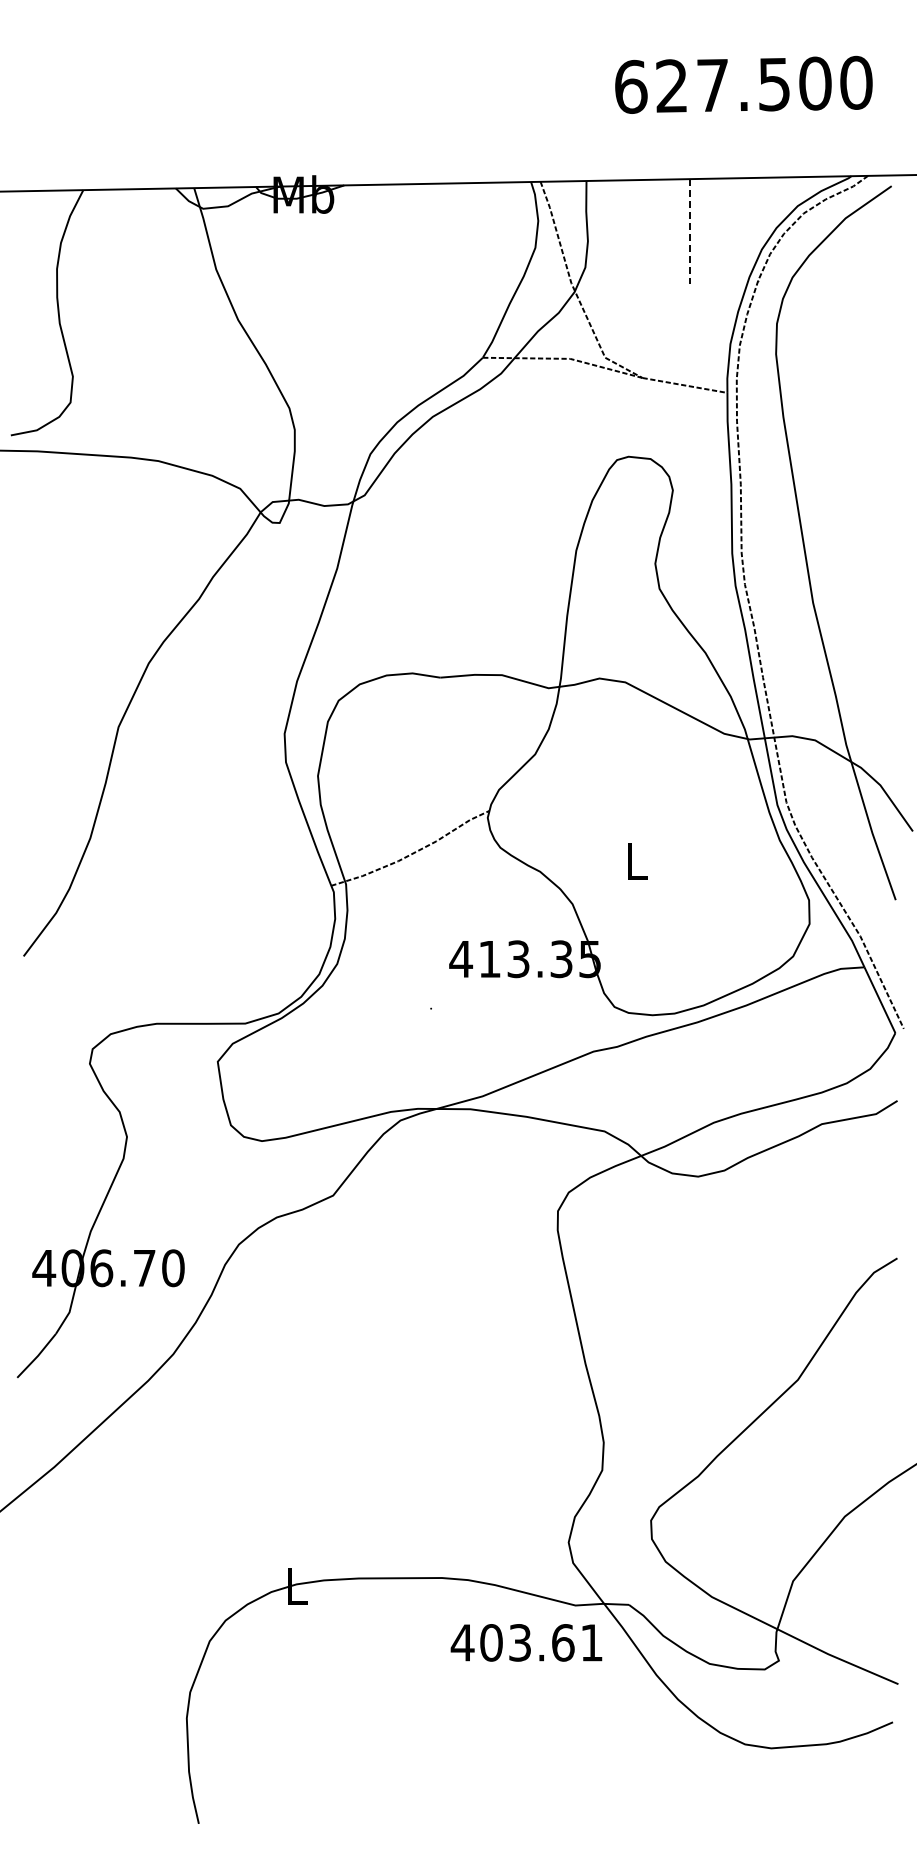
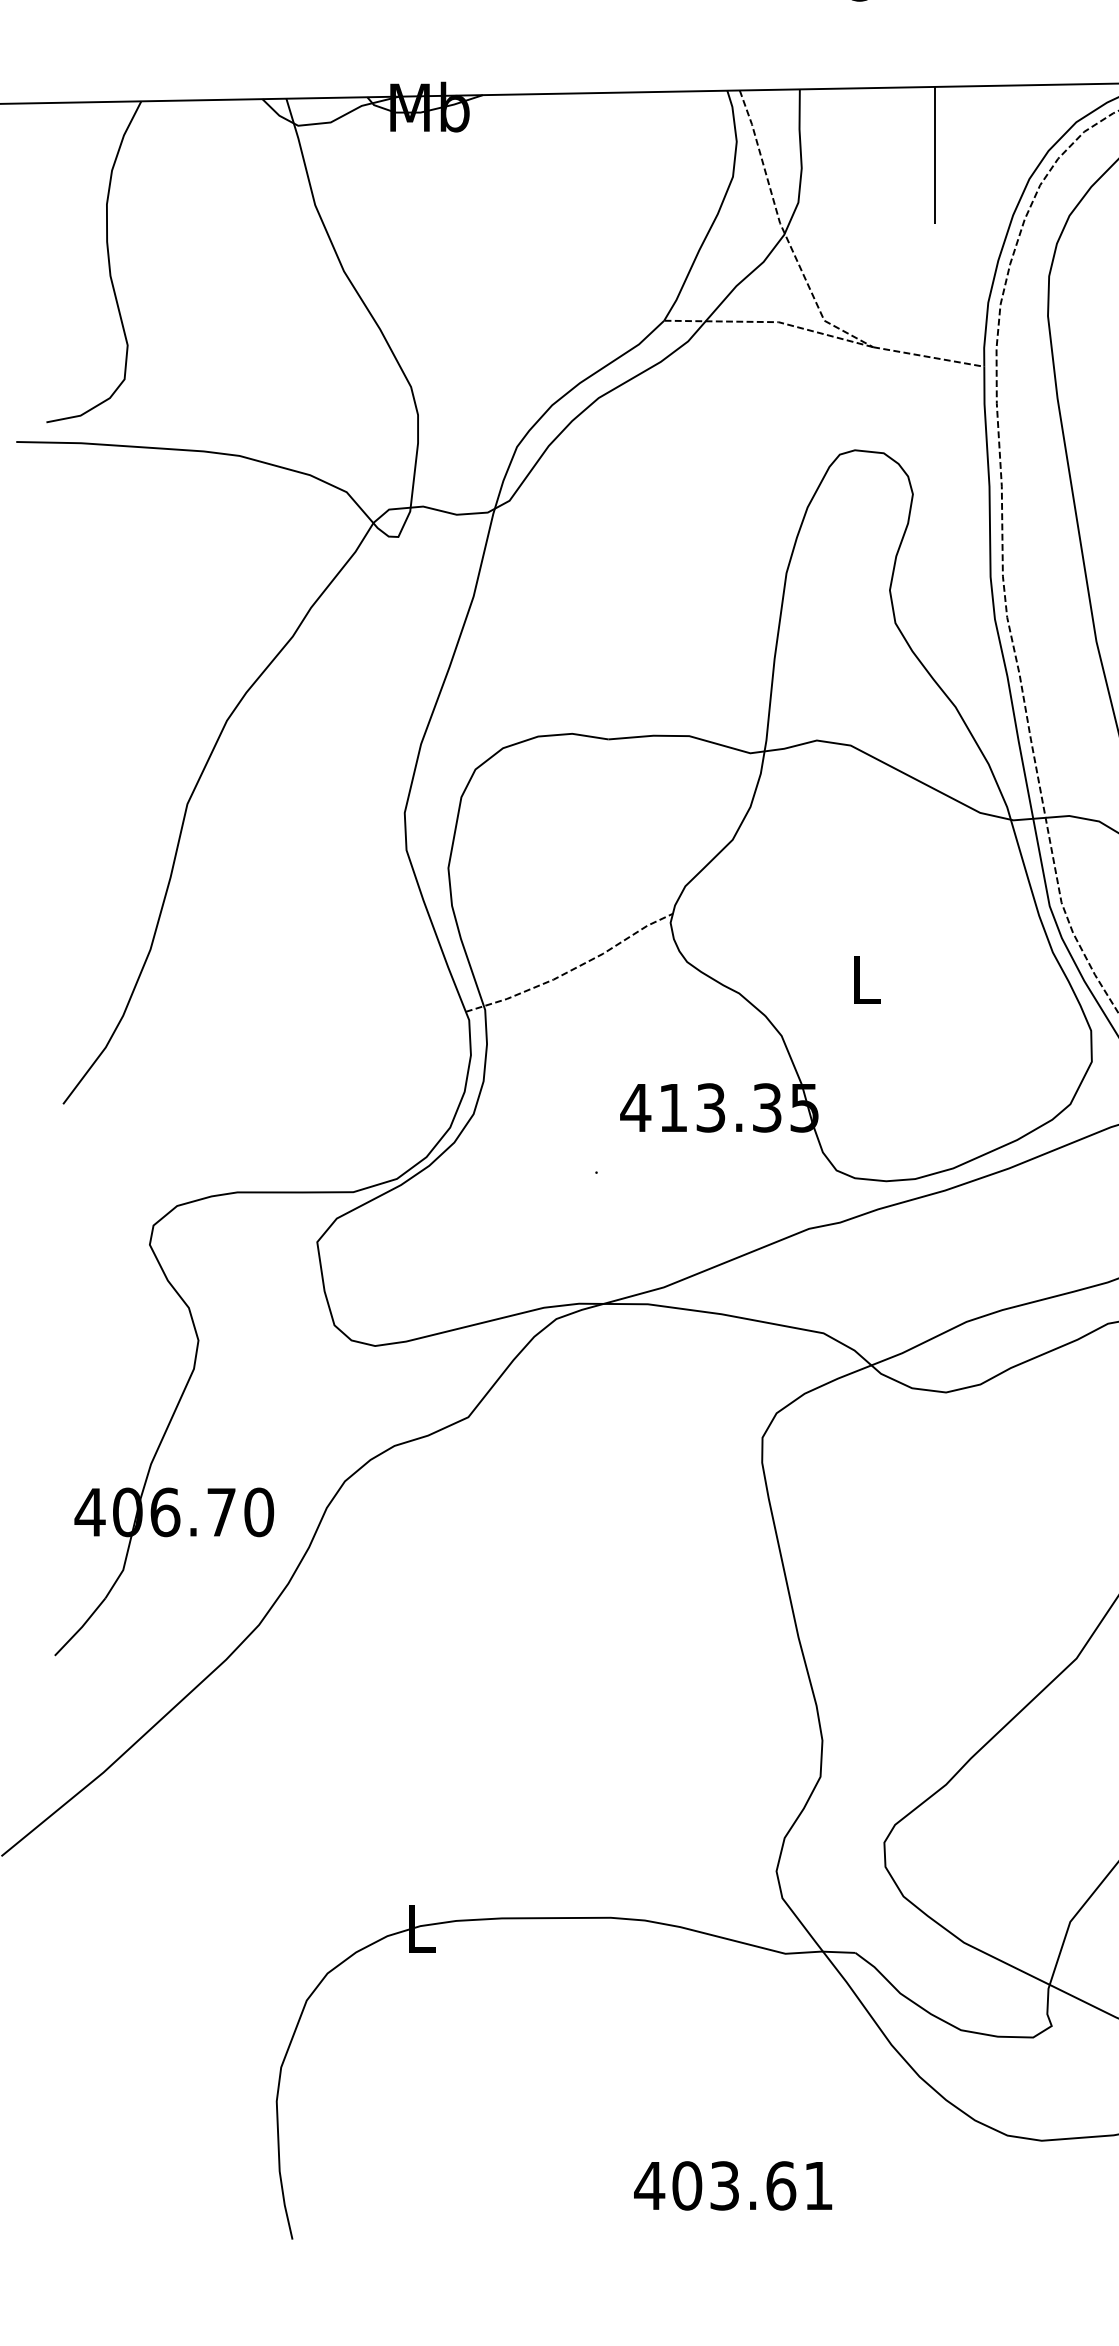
line: (689, 231) -> (934, 155), dashed -> solid
text: (526, 1642) -> (733, 2185), moved

